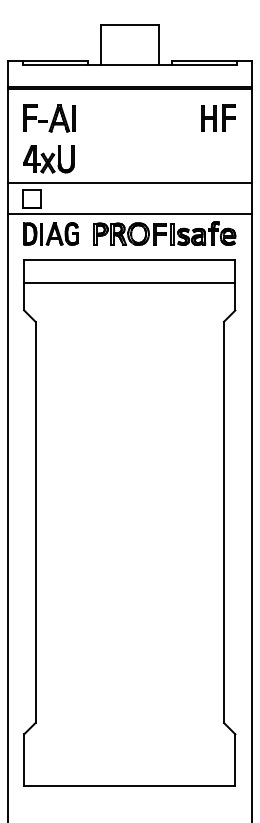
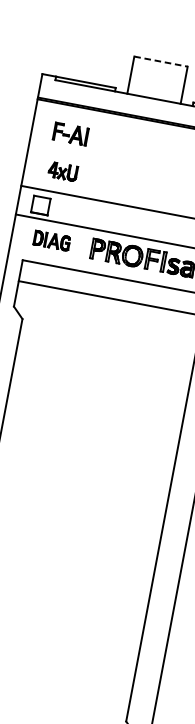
line: (129, 24) -> (160, 61), solid -> dashed
part: (49, 118) -> (70, 134), size x0.7
part: (48, 159) -> (62, 171), size x0.6
part: (50, 233) -> (51, 240), size x0.7

